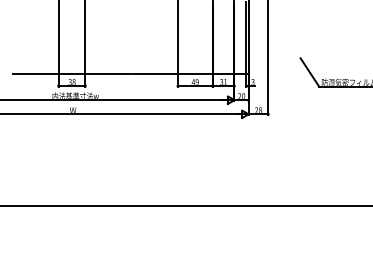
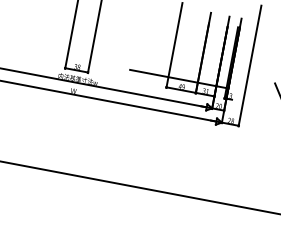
line: (71, 74) -> (78, 60), removed

